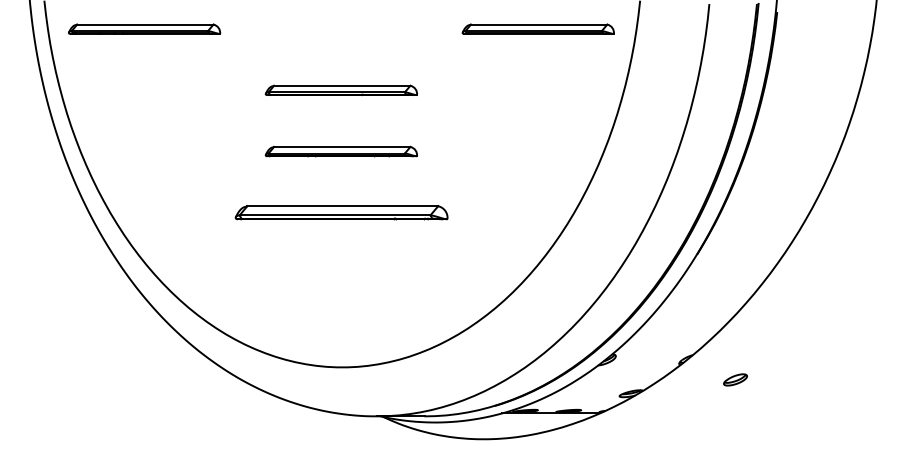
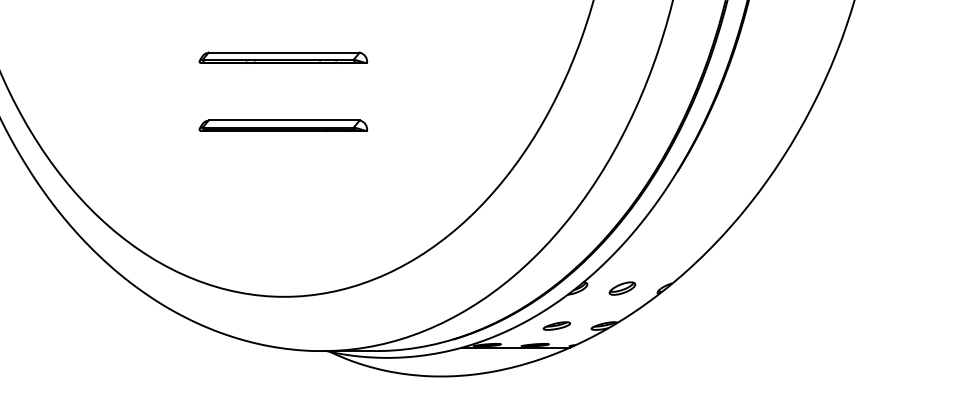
part: (340, 212) -> (282, 125), size x0.71
part: (735, 379) -> (622, 288), moved
part: (588, 393) -> (557, 325), added

